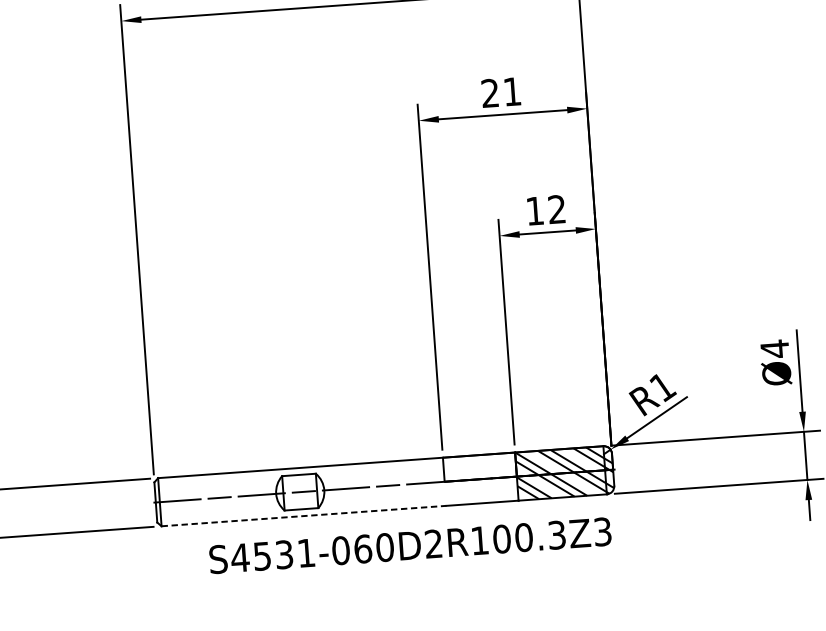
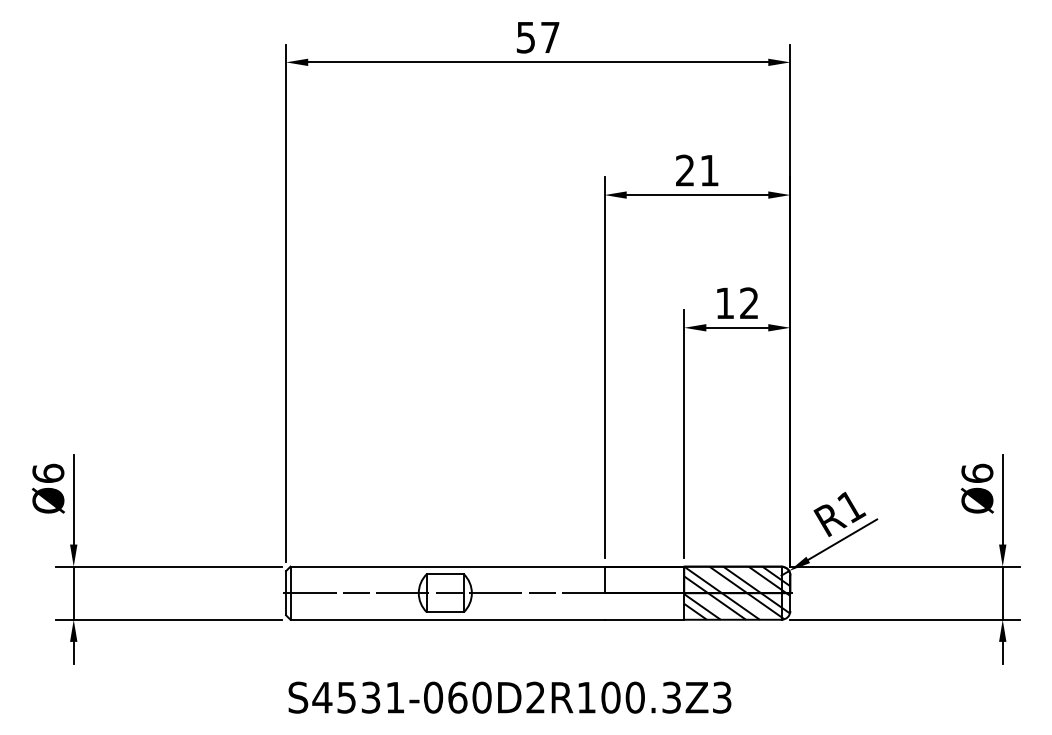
text: (775, 348) -> (977, 473), Ø4 -> Ø6
line: (304, 515) -> (448, 619), dashed -> solid
text: (409, 545) -> (509, 697), moved

